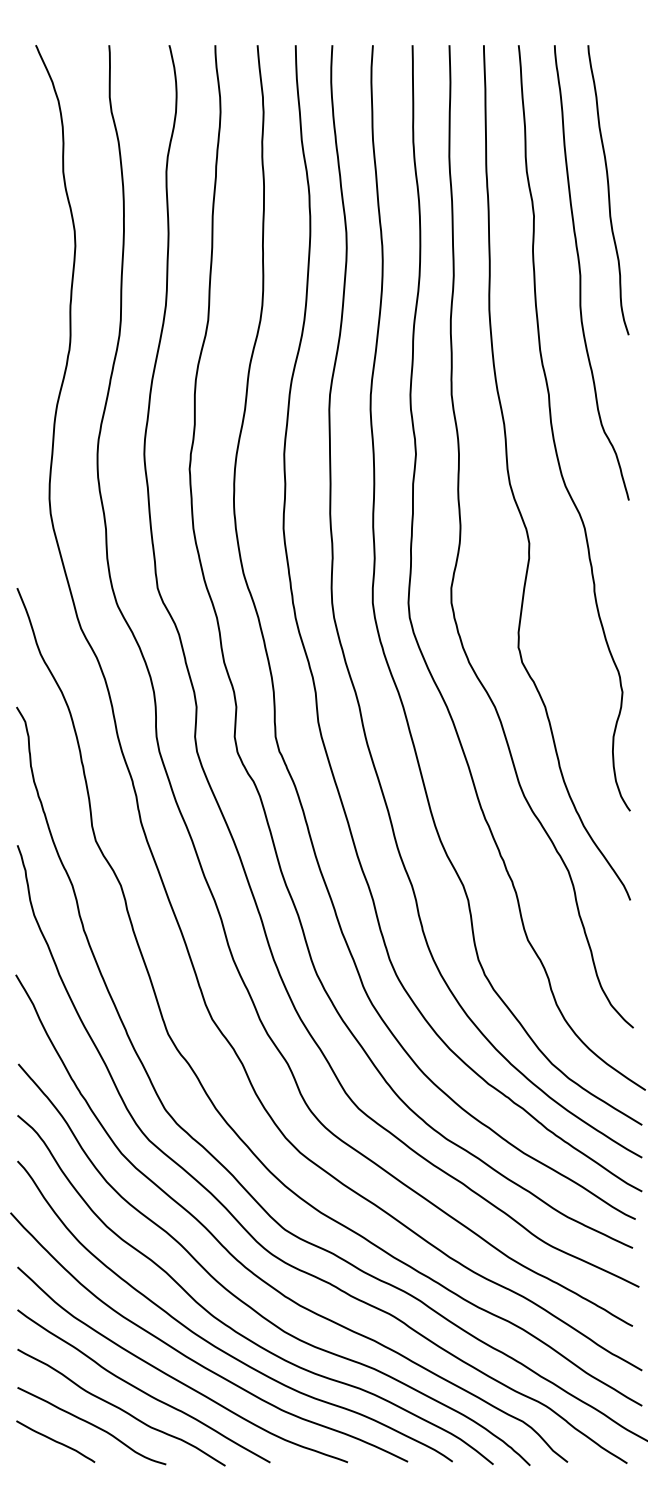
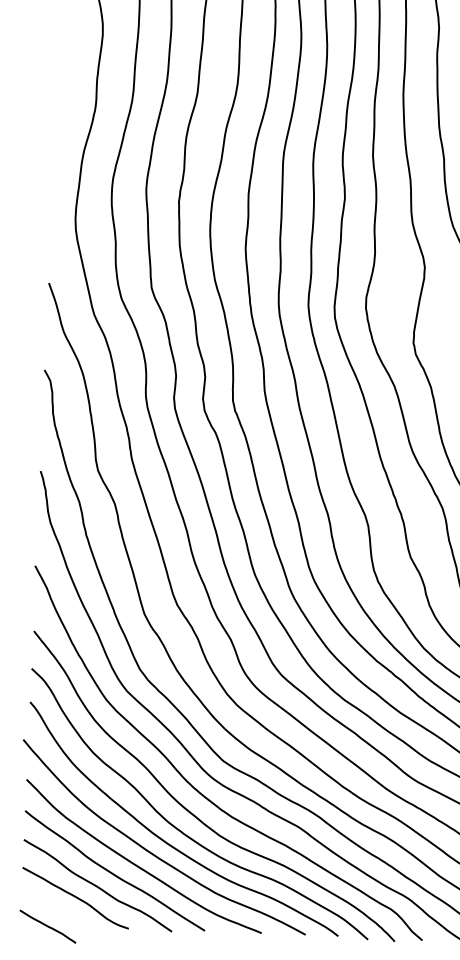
curve: (55, 1441) -> (47, 926), moved

